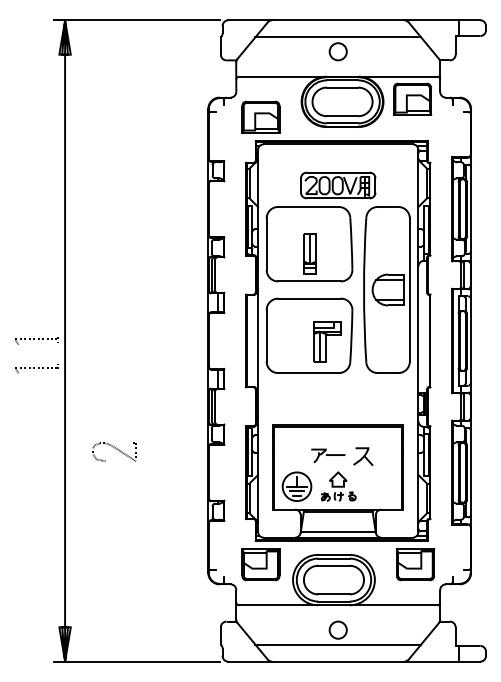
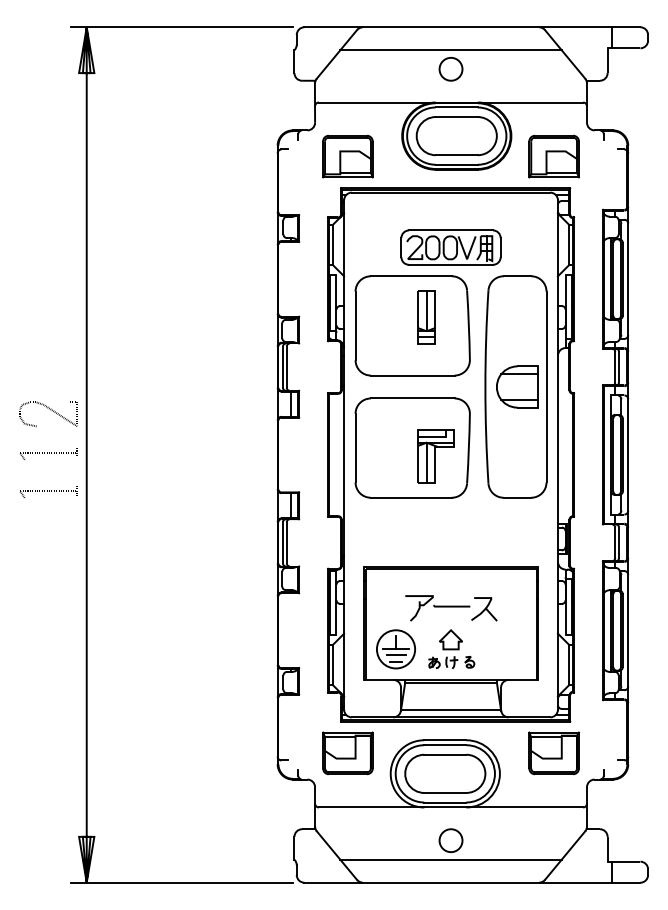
part: (412, 99) -> (553, 156), moved
part: (310, 253) -> (426, 317), moved
curve: (115, 449) -> (50, 410), moved
part: (328, 456) -> (437, 608), size x1.43

